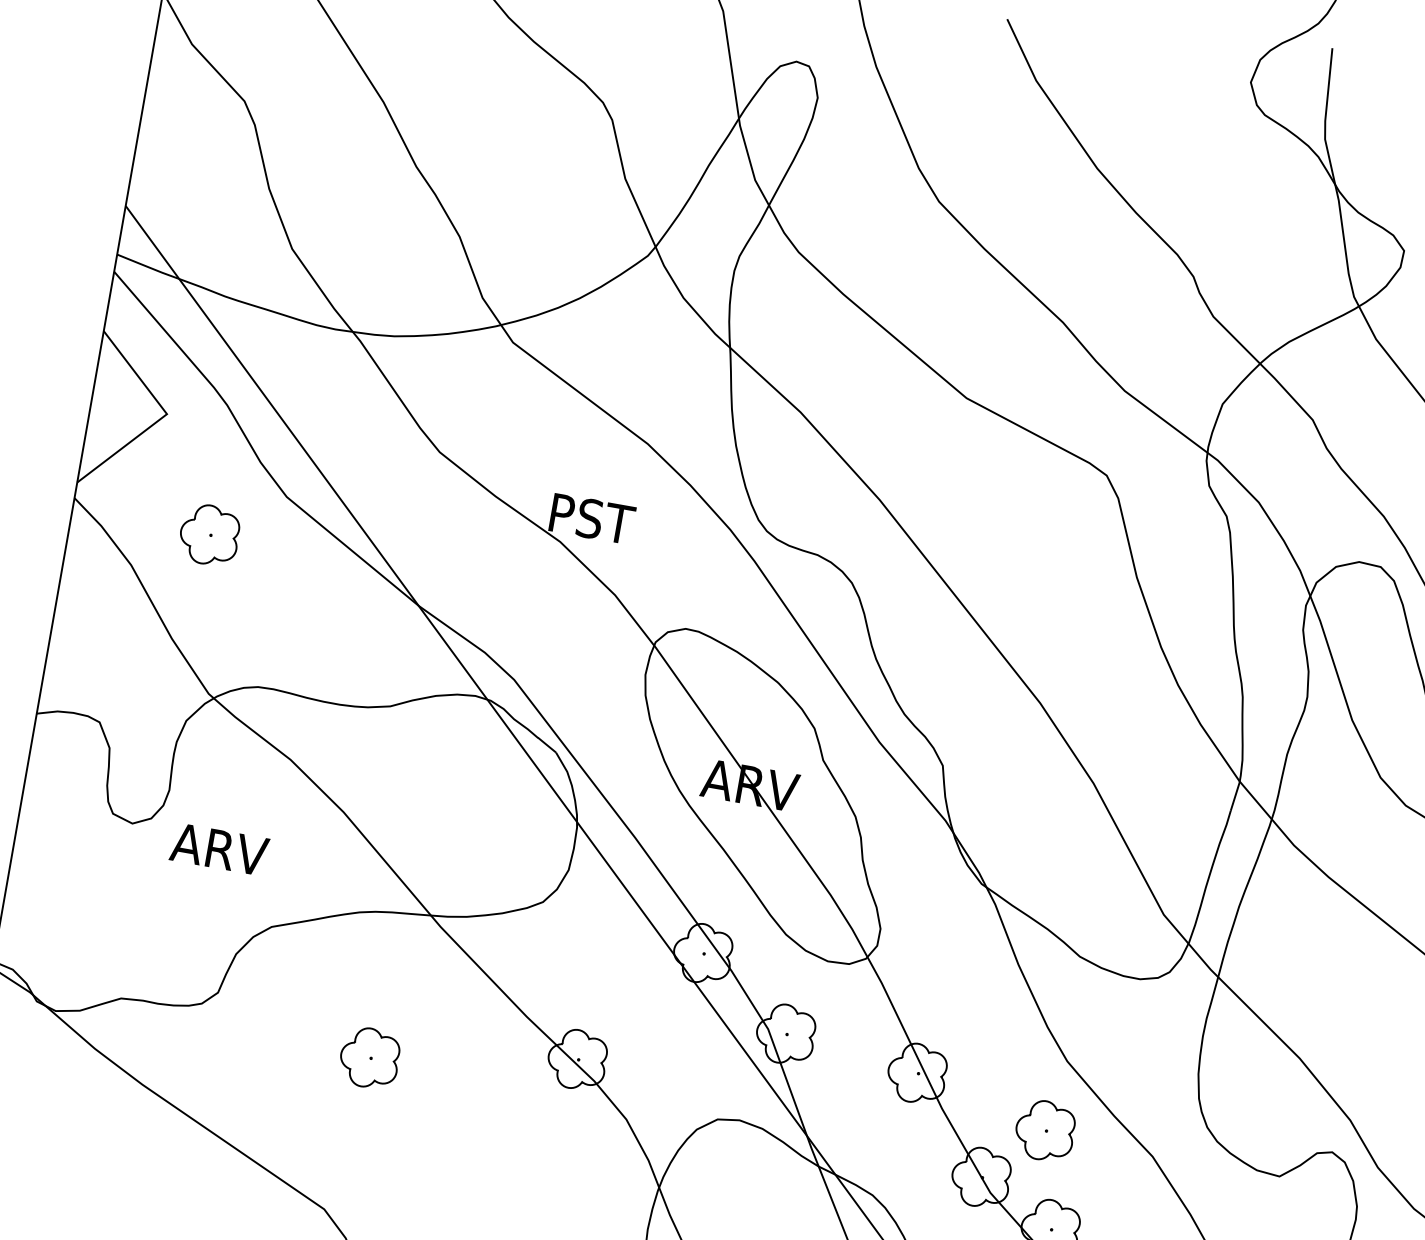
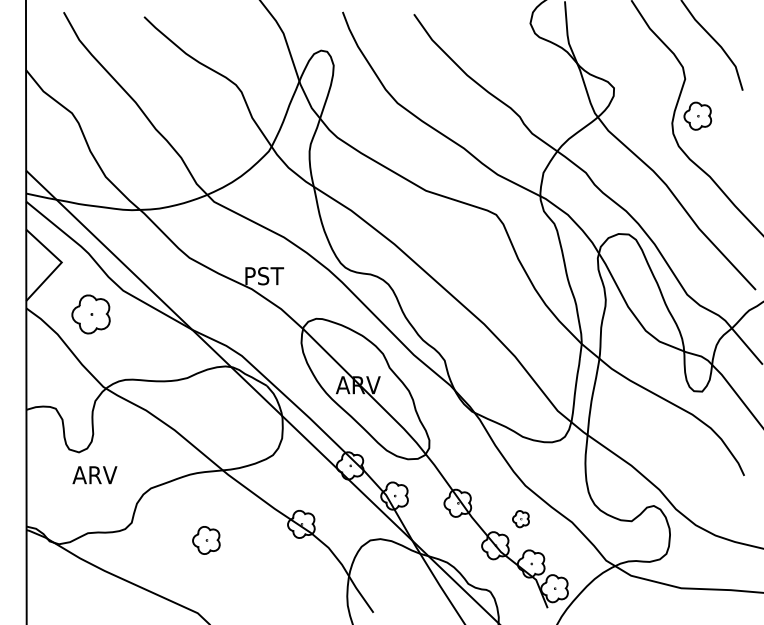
part: (208, 533) -> (90, 313), size x1.4
text: (218, 849) -> (94, 475), moved
part: (1044, 1129) -> (520, 518), size x0.6

